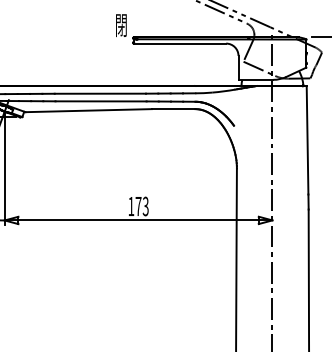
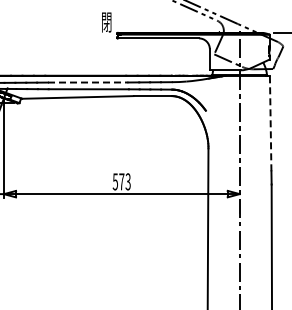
line: (100, 93) -> (88, 82), solid -> dashed
line: (307, 140) -> (270, 123), solid -> dashed
text: (130, 206) -> (114, 181), 173 -> 573

